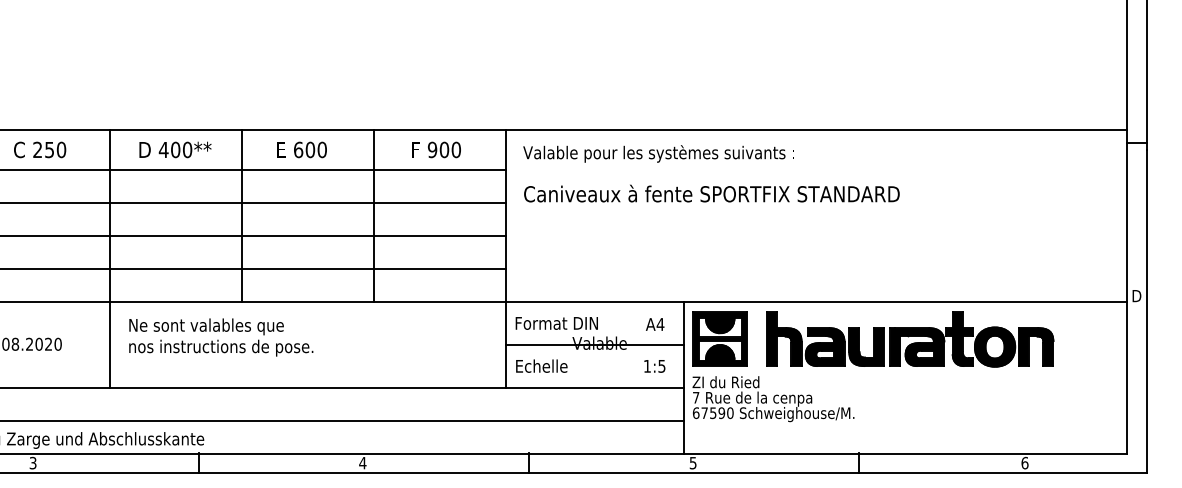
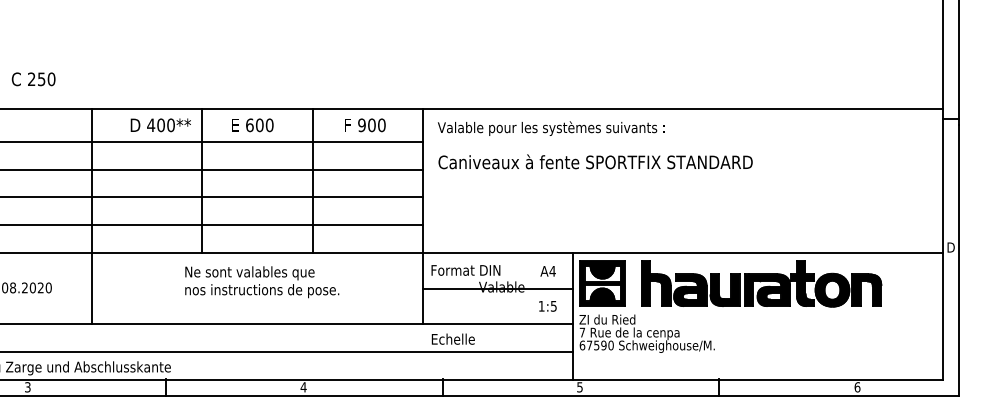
text: (39, 150) -> (33, 79), moved
text: (174, 150) -> (160, 125), moved
text: (221, 337) -> (262, 282), moved
text: (540, 365) -> (452, 338), moved

